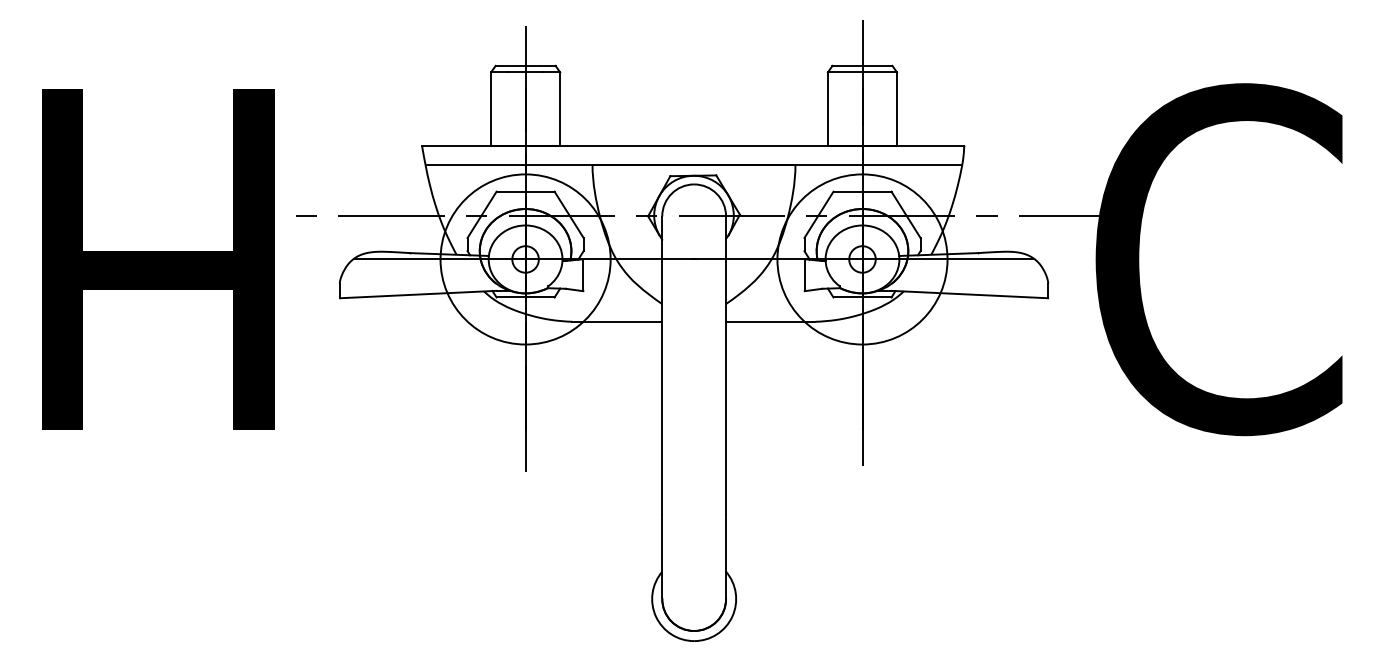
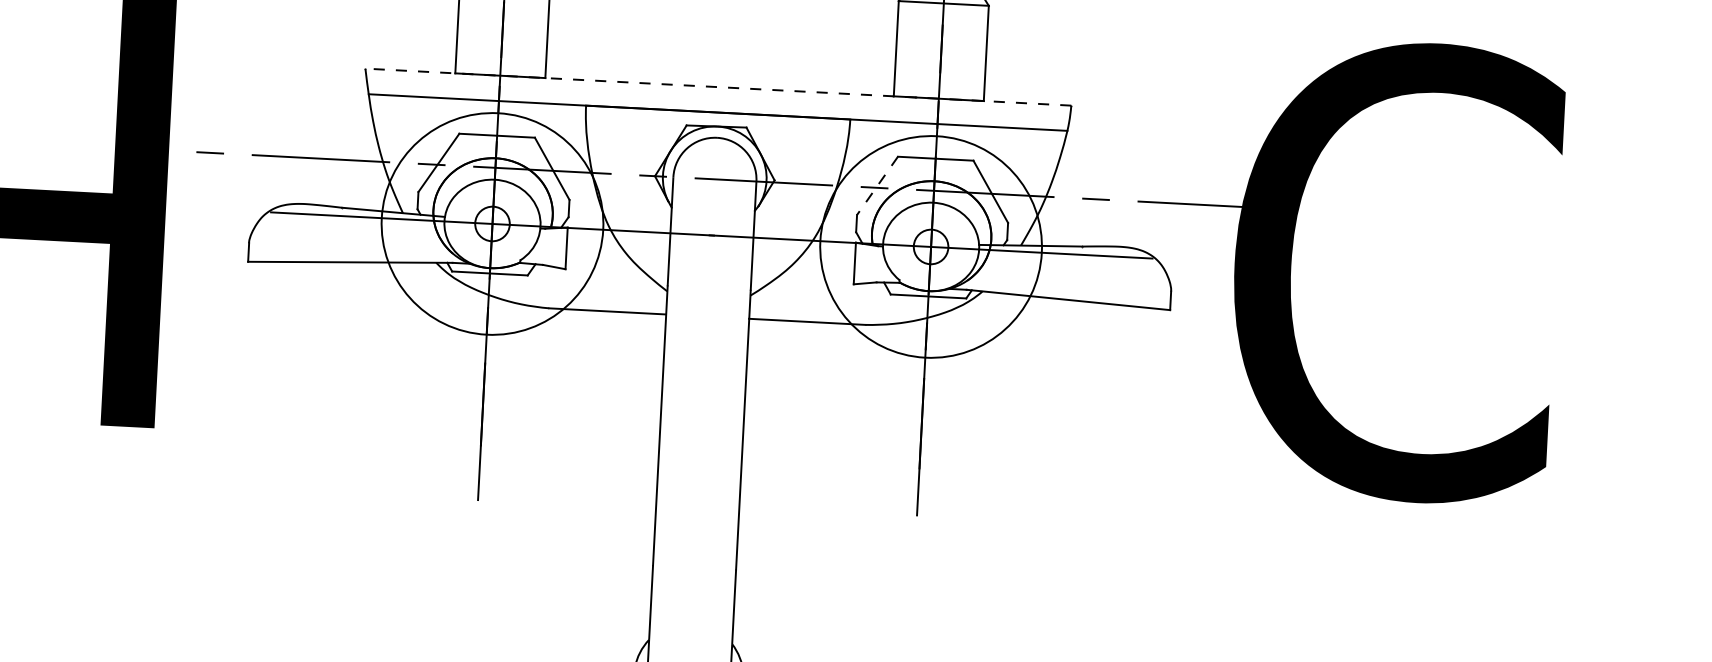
line: (692, 145) -> (717, 86), solid -> dashed
line: (818, 215) -> (876, 186), solid -> dashed

